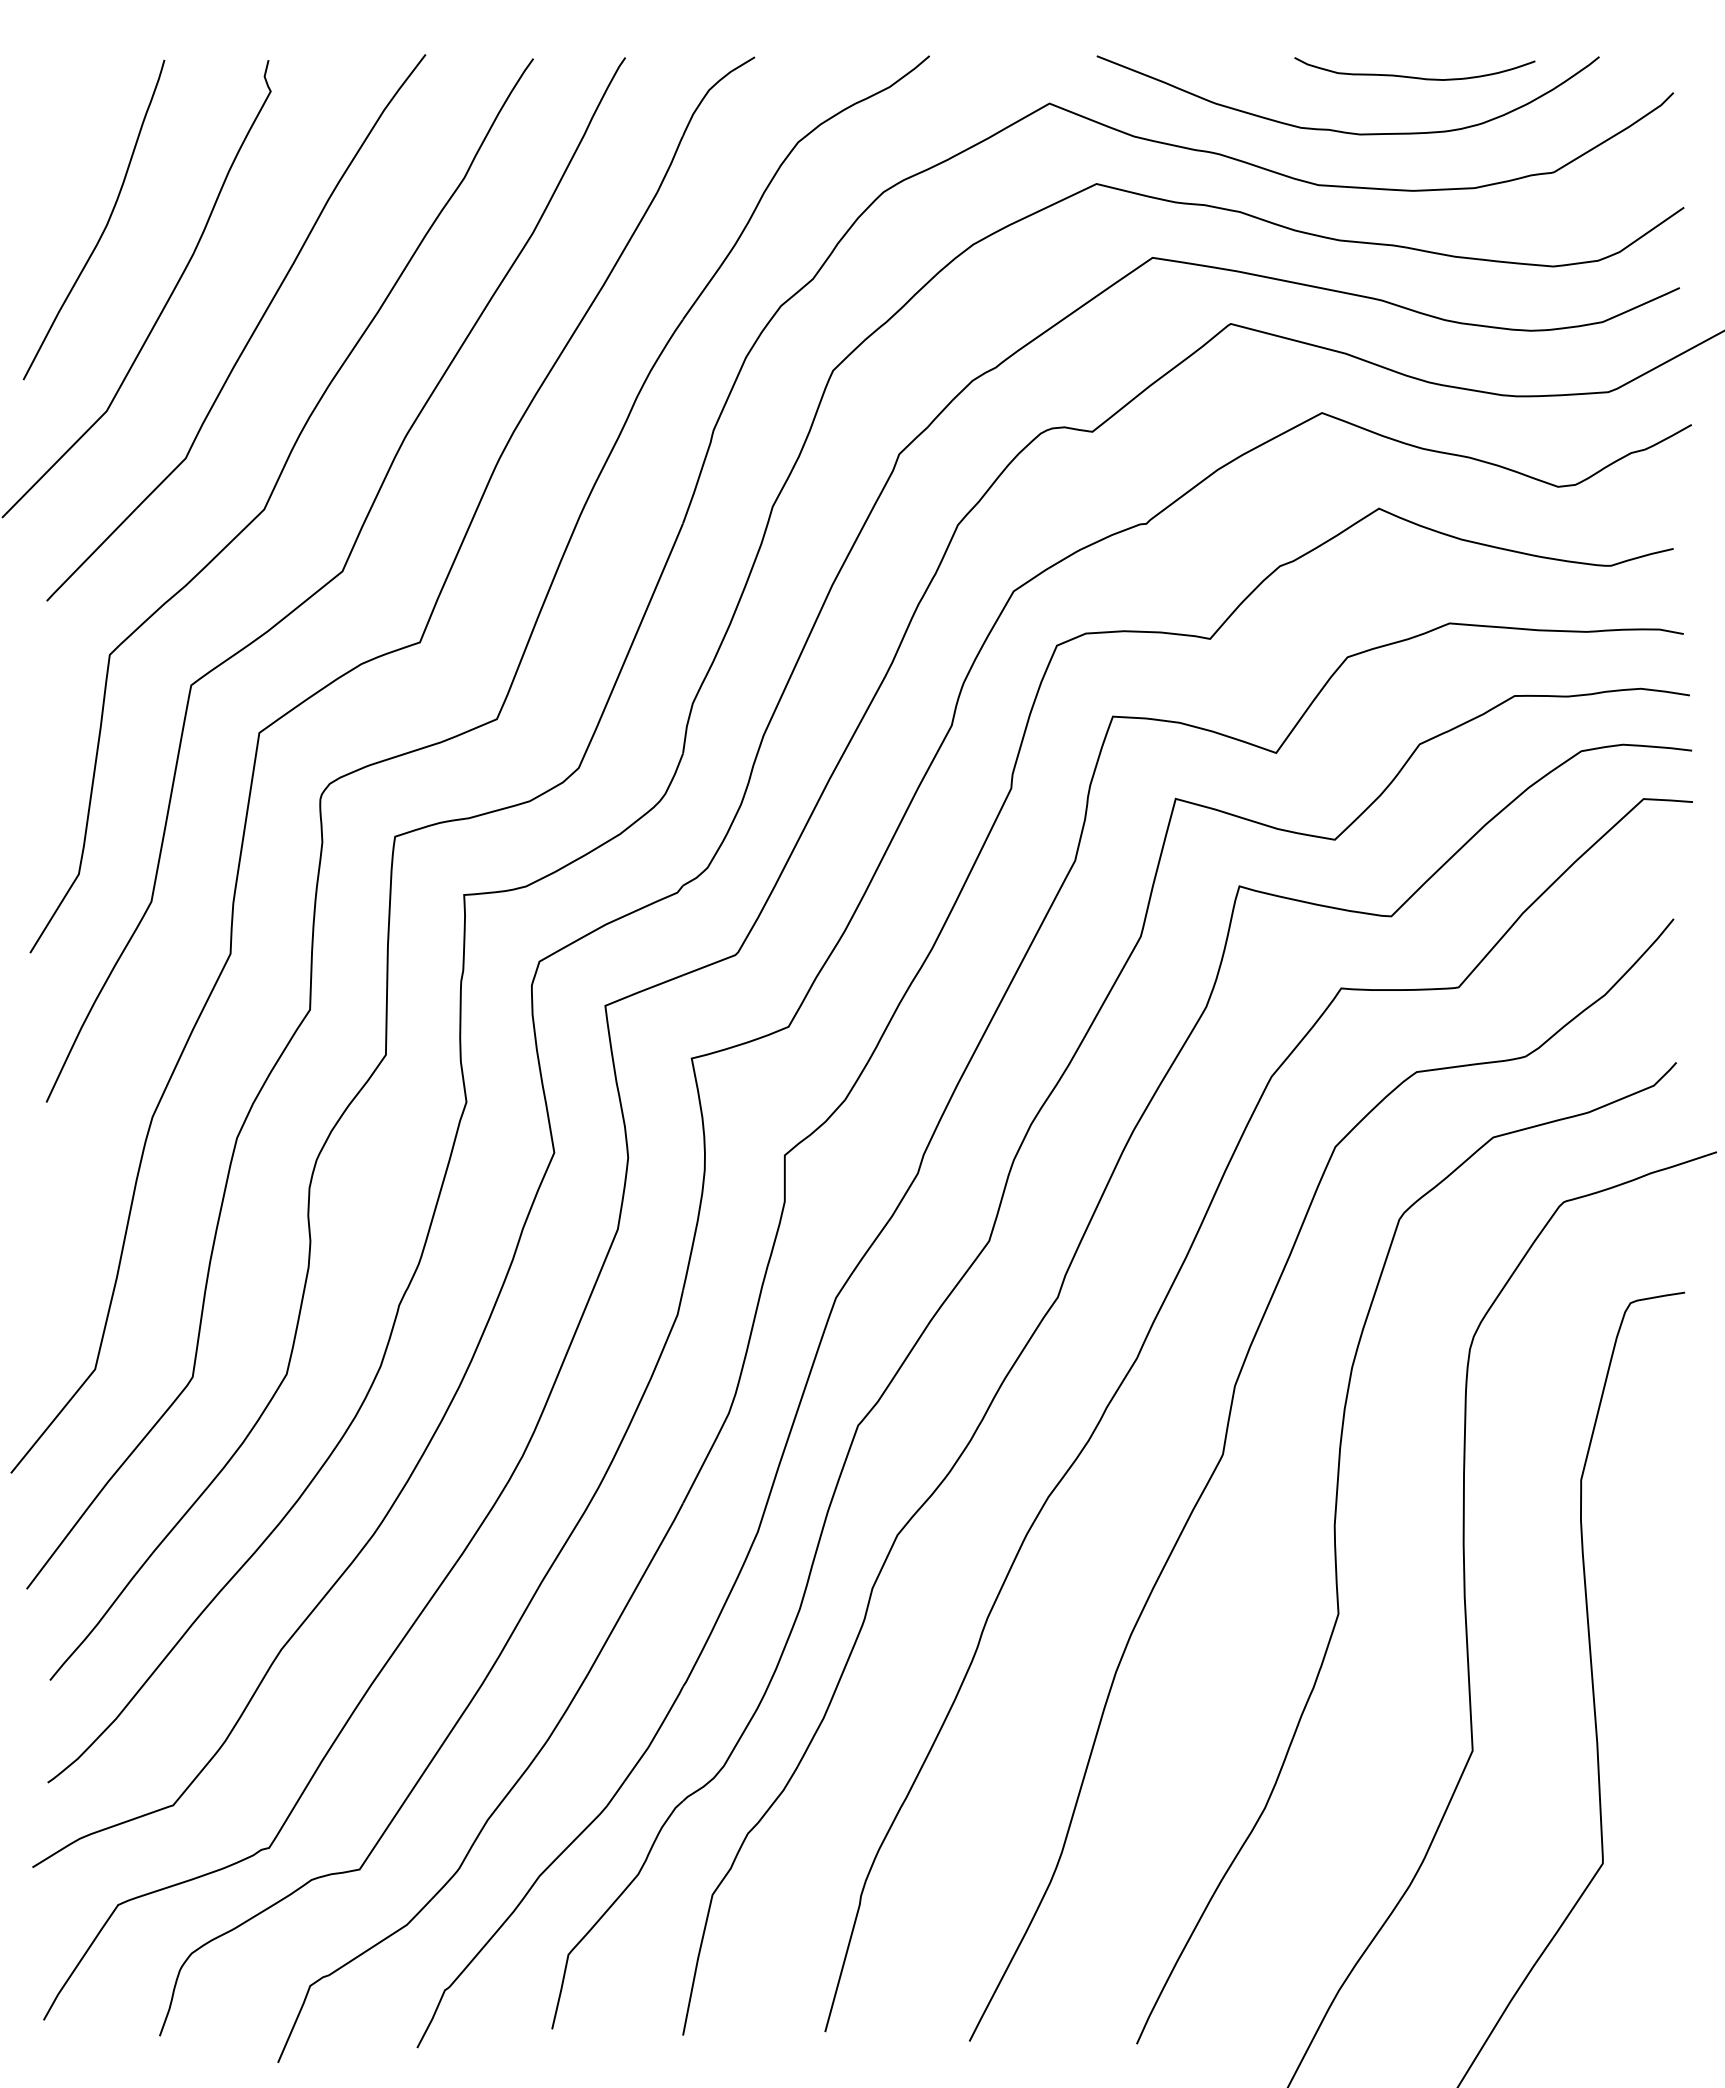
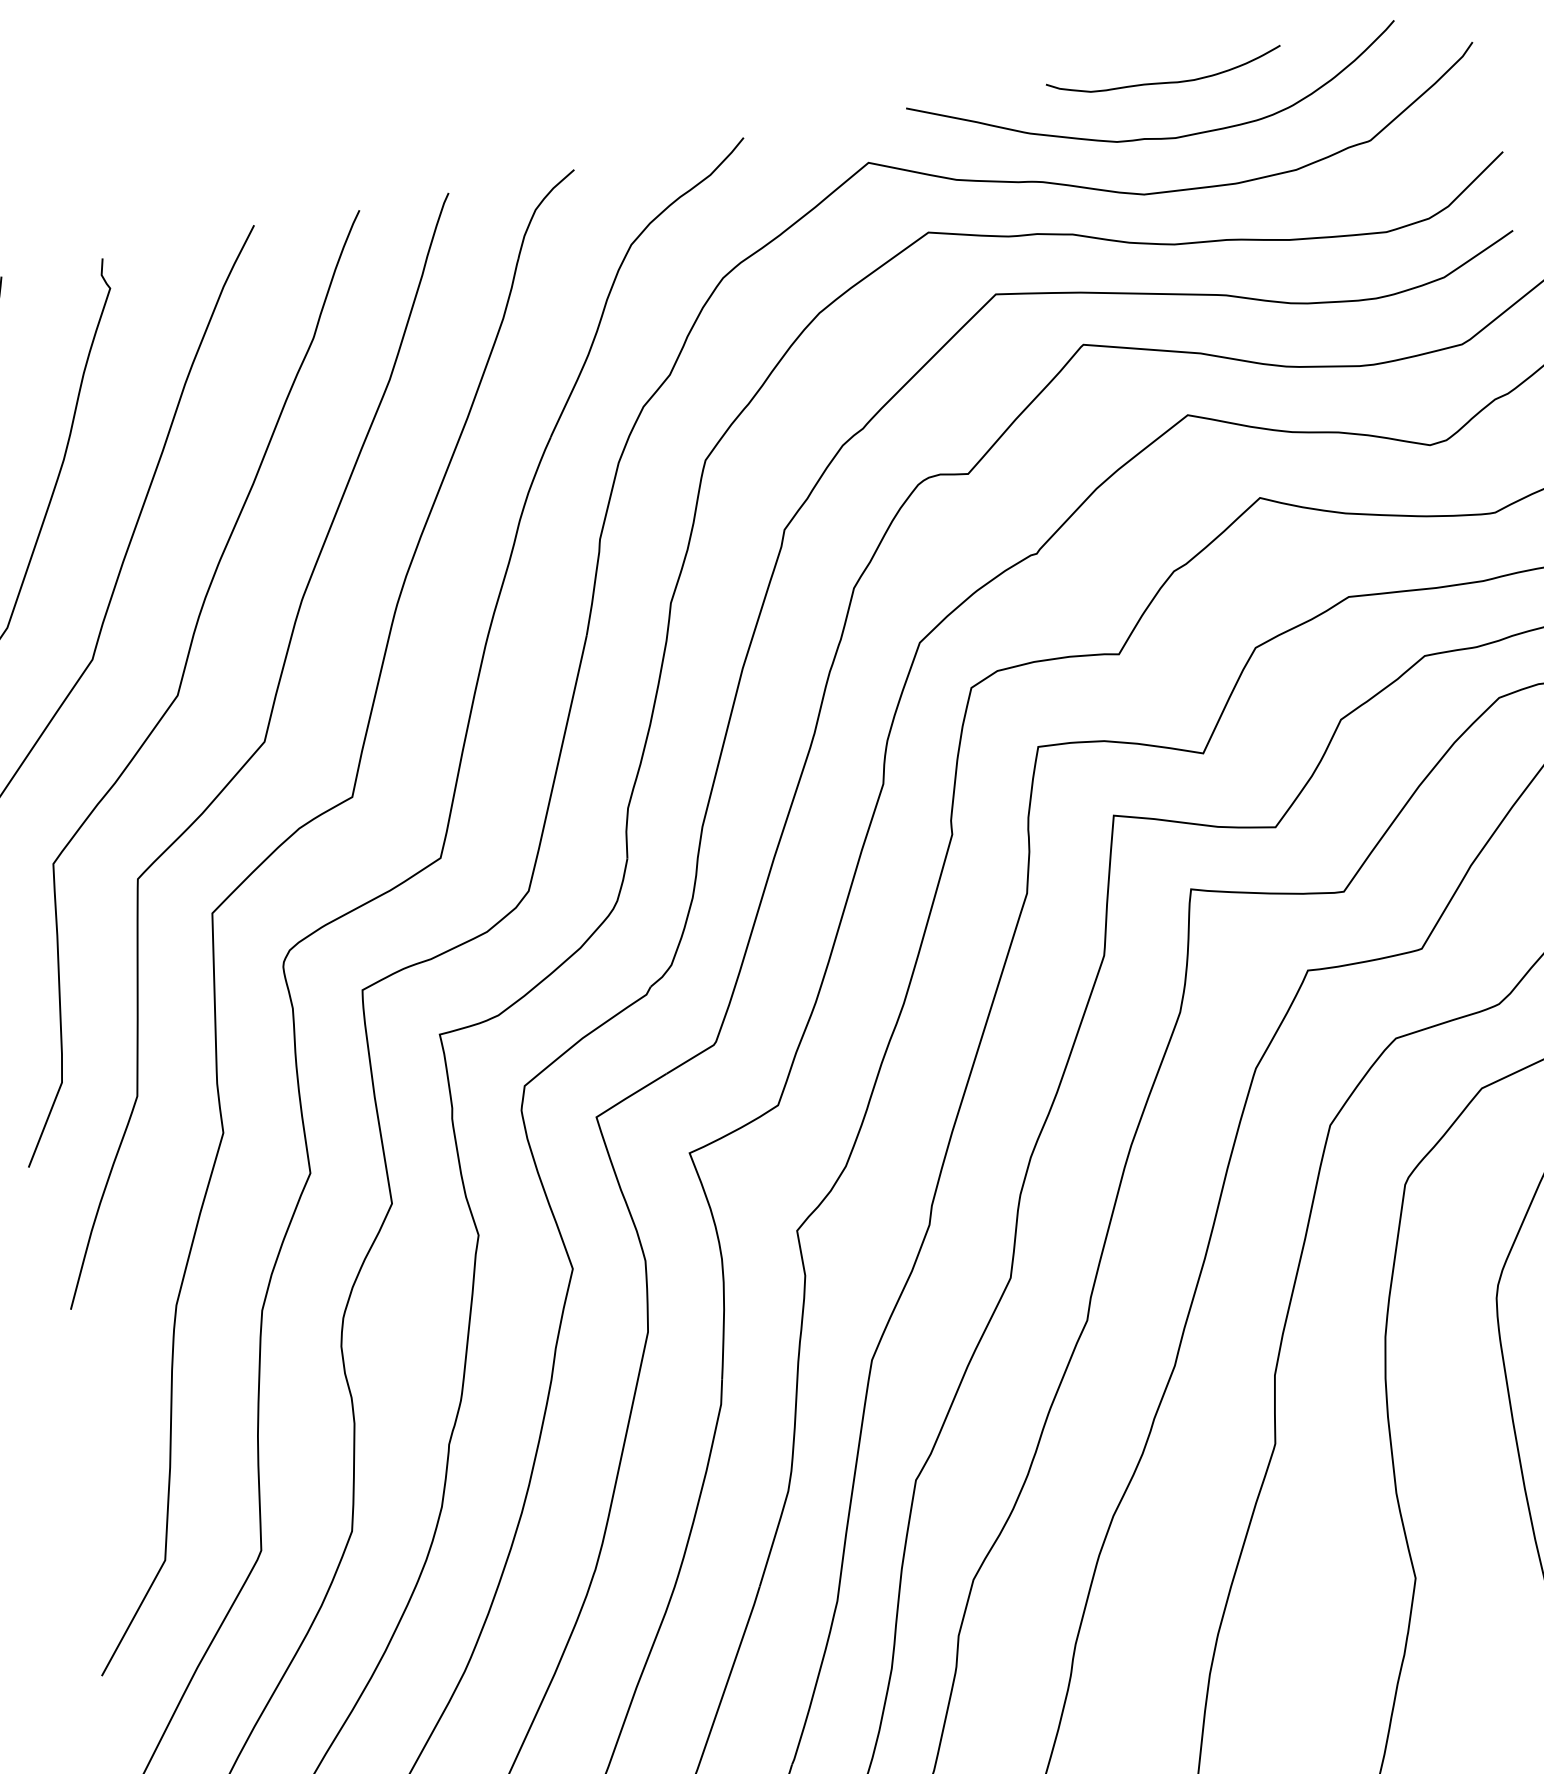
curve: (1413, 76) -> (1164, 81), moved

